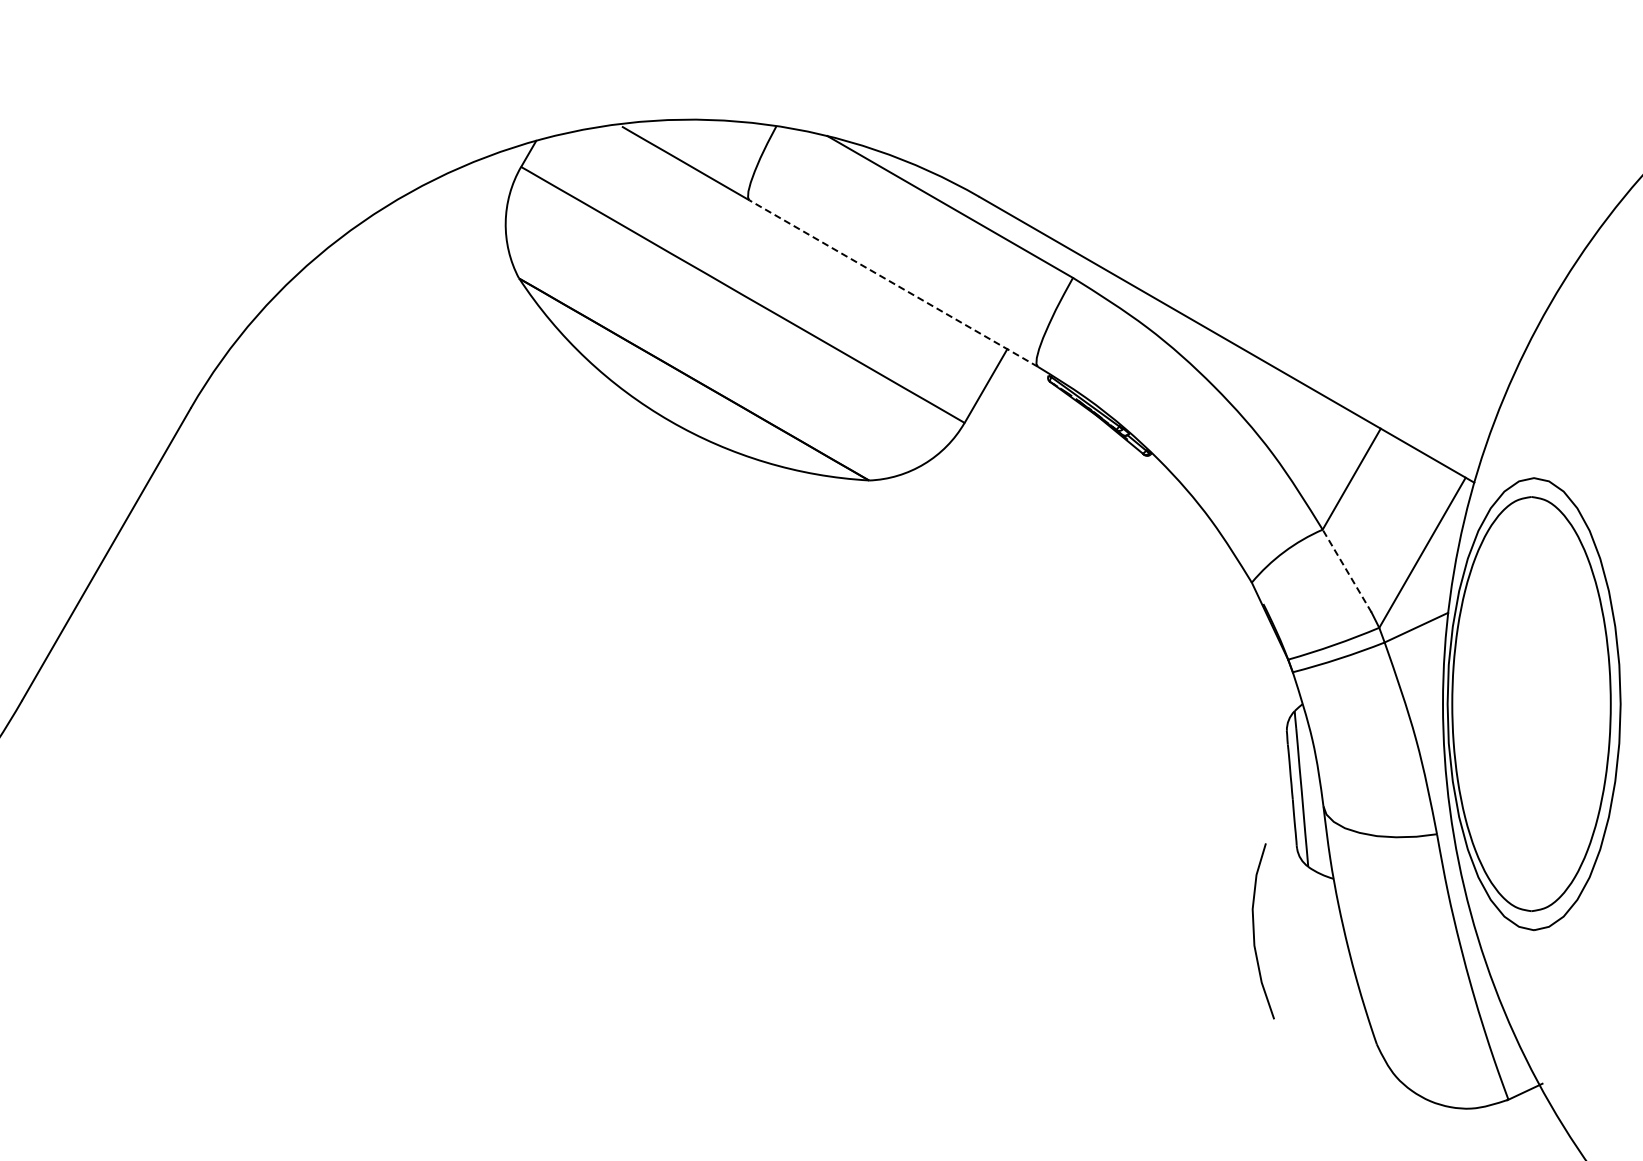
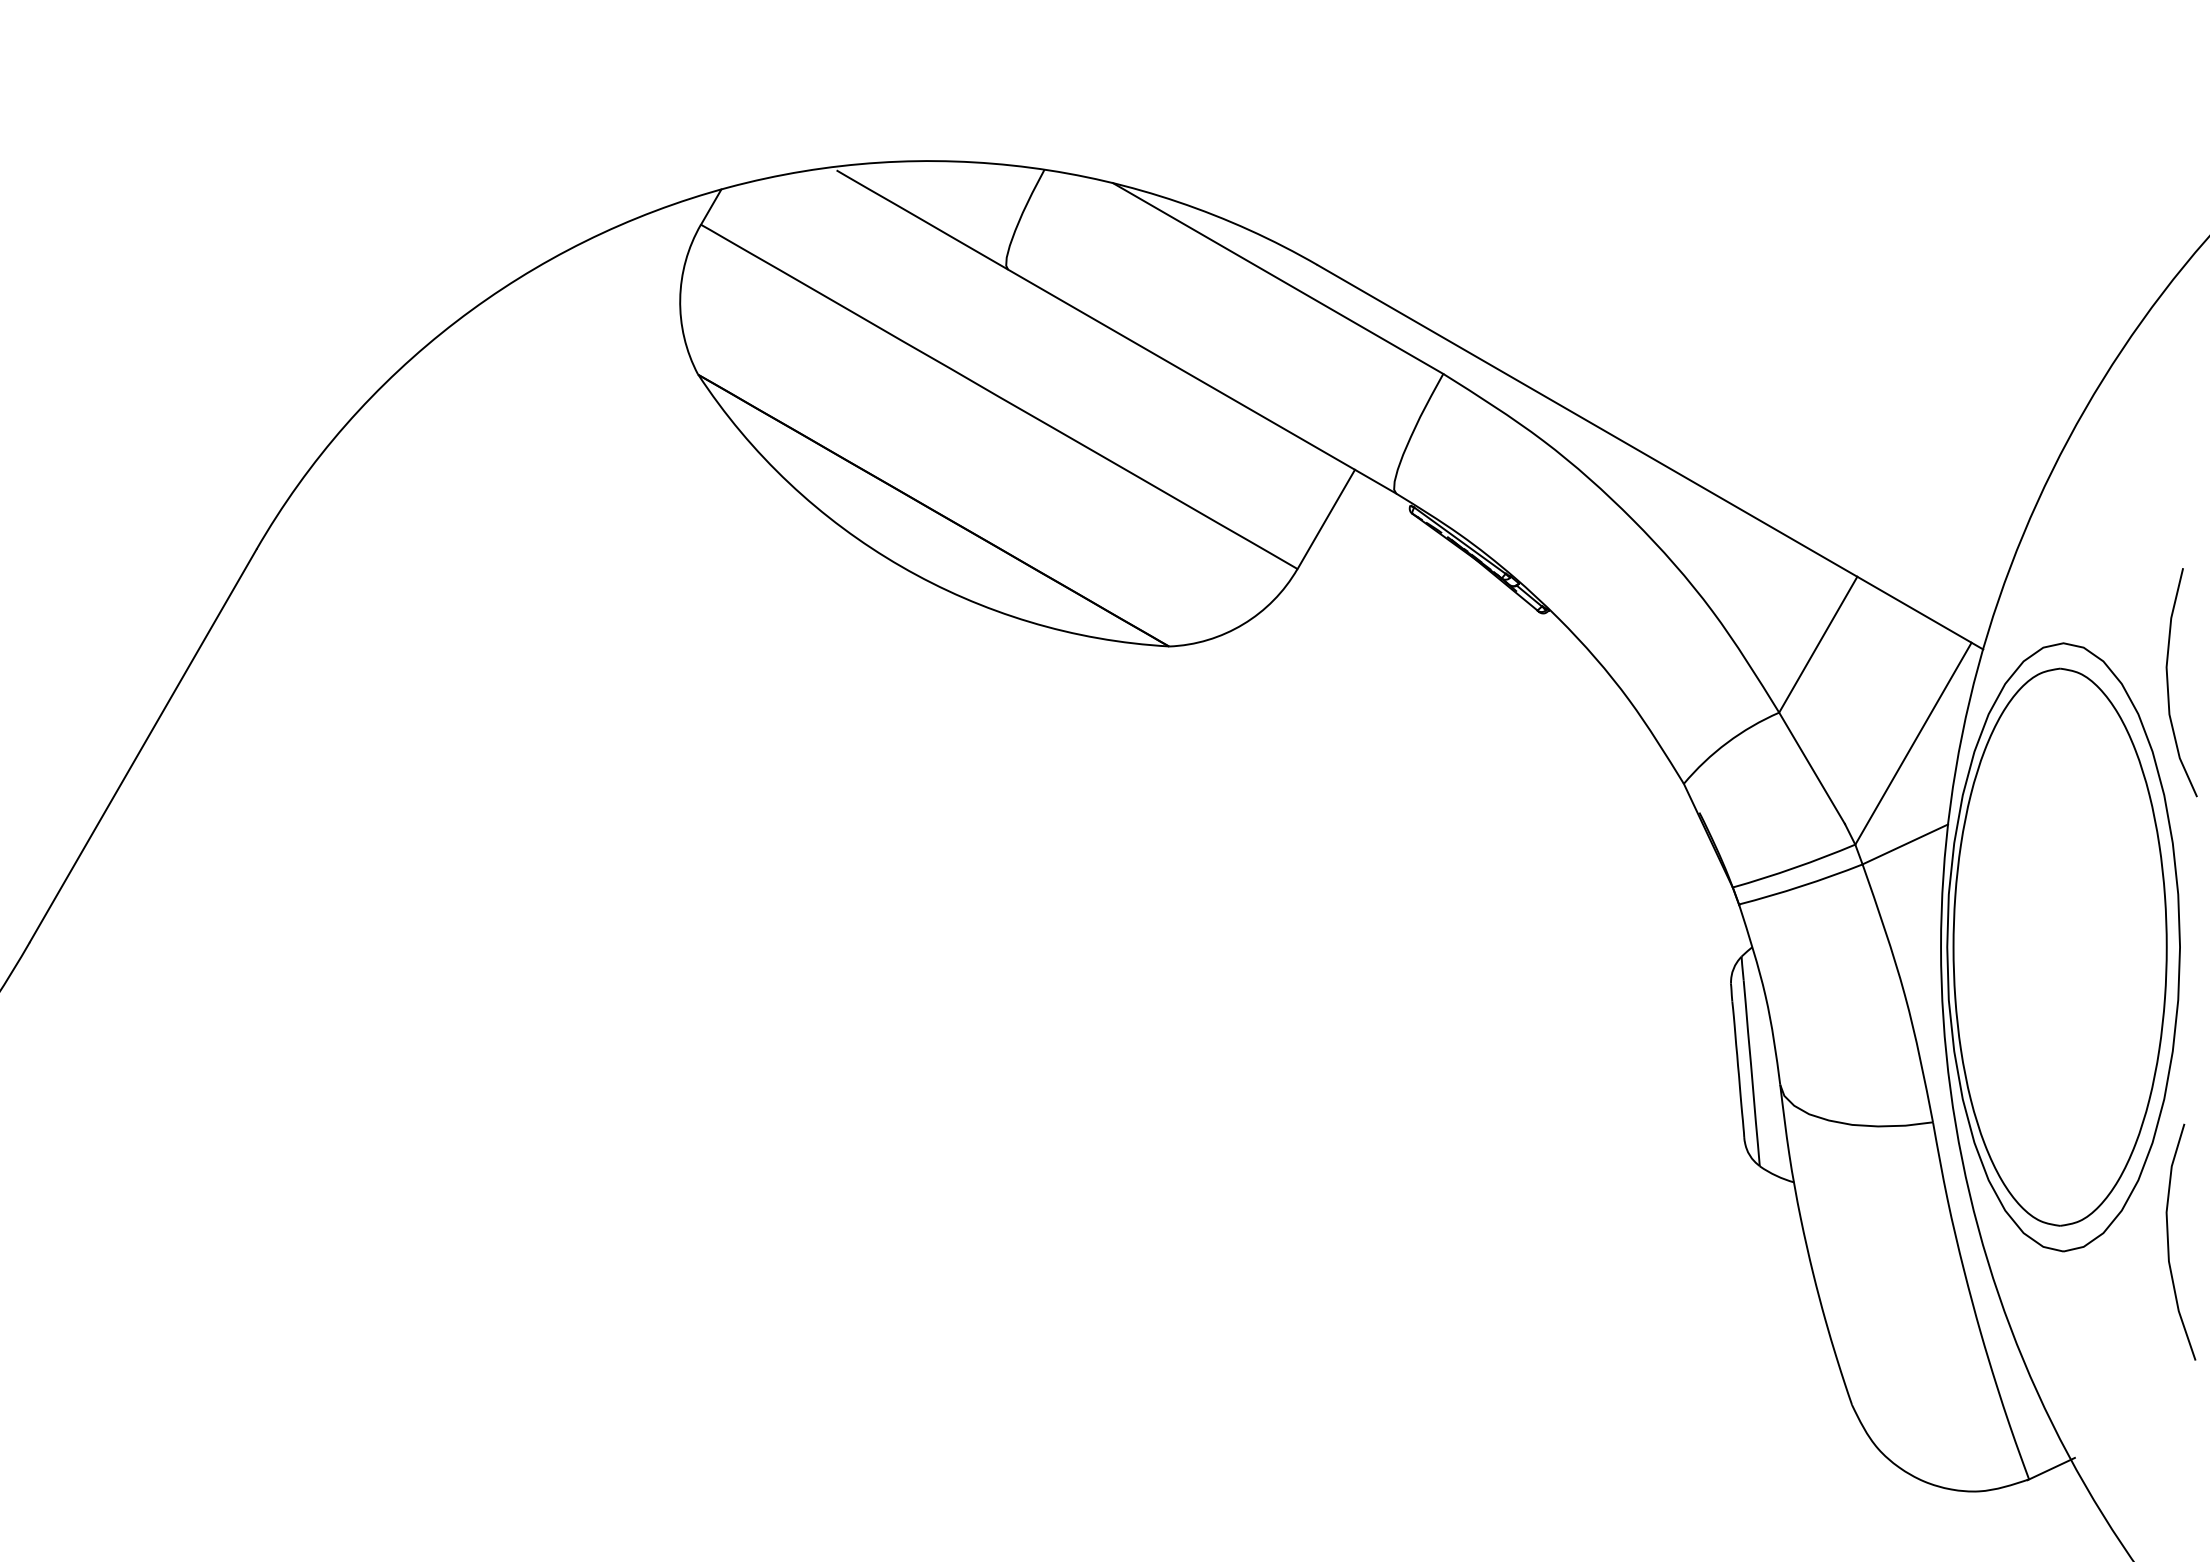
line: (893, 283) -> (1201, 381), dashed -> solid
curve: (1612, 507) -> (2169, 682), added
line: (1346, 570) -> (1811, 767), dashed -> solid
curve: (1254, 931) -> (2169, 1242), moved

